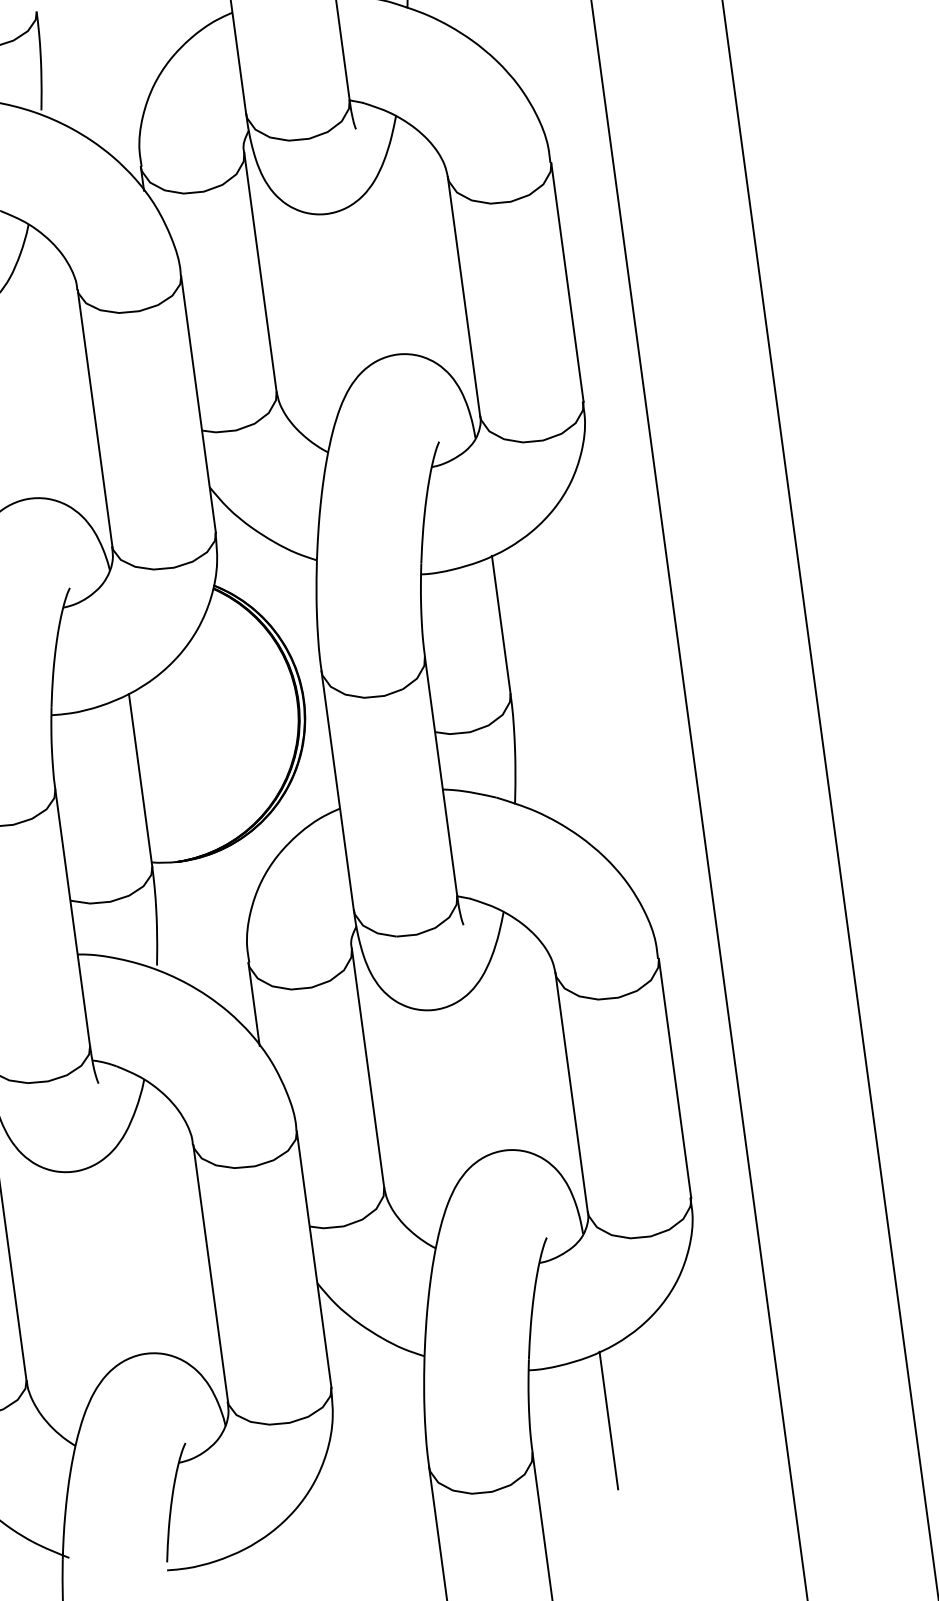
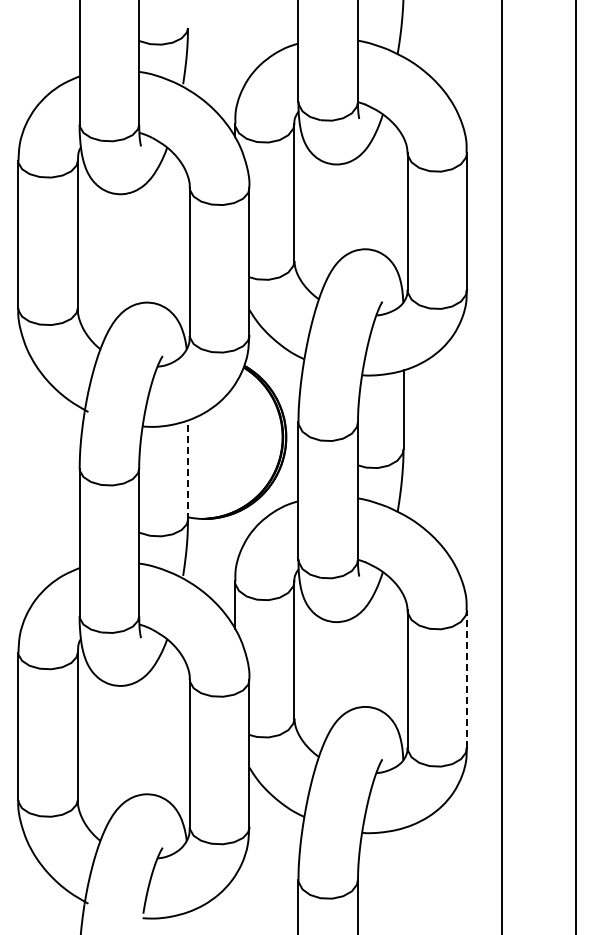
line: (141, 780) -> (188, 470), solid -> dashed
line: (675, 1078) -> (467, 679), solid -> dashed
line: (608, 1419) -> (403, 866), removed

